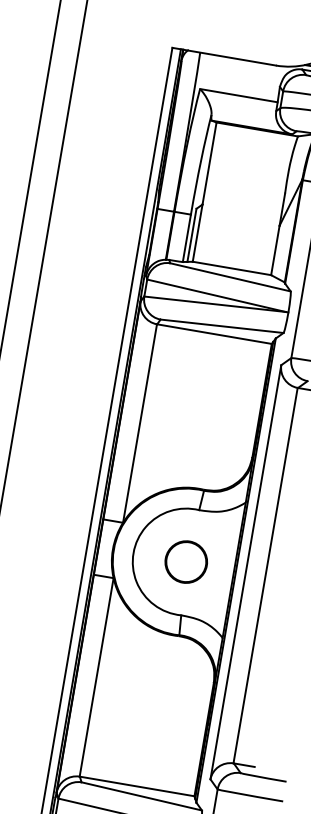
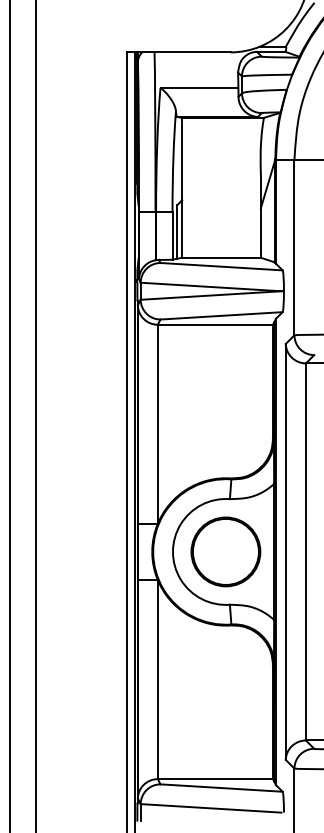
part: (185, 561) -> (225, 551), size x1.67

